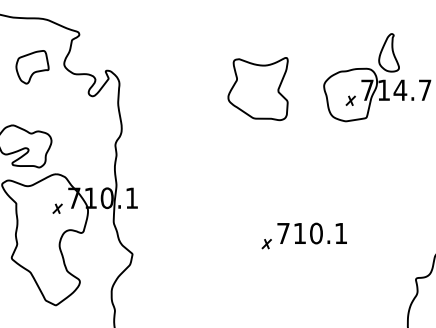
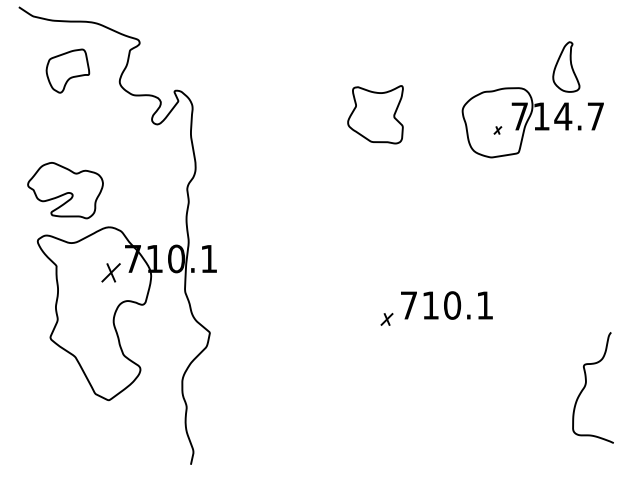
part: (389, 52) -> (566, 66), moved
part: (32, 66) -> (67, 70), moved
part: (258, 88) -> (375, 114), size x0.7
part: (350, 100) -> (497, 130), size x0.6
part: (57, 208) -> (110, 272), size x1.6

